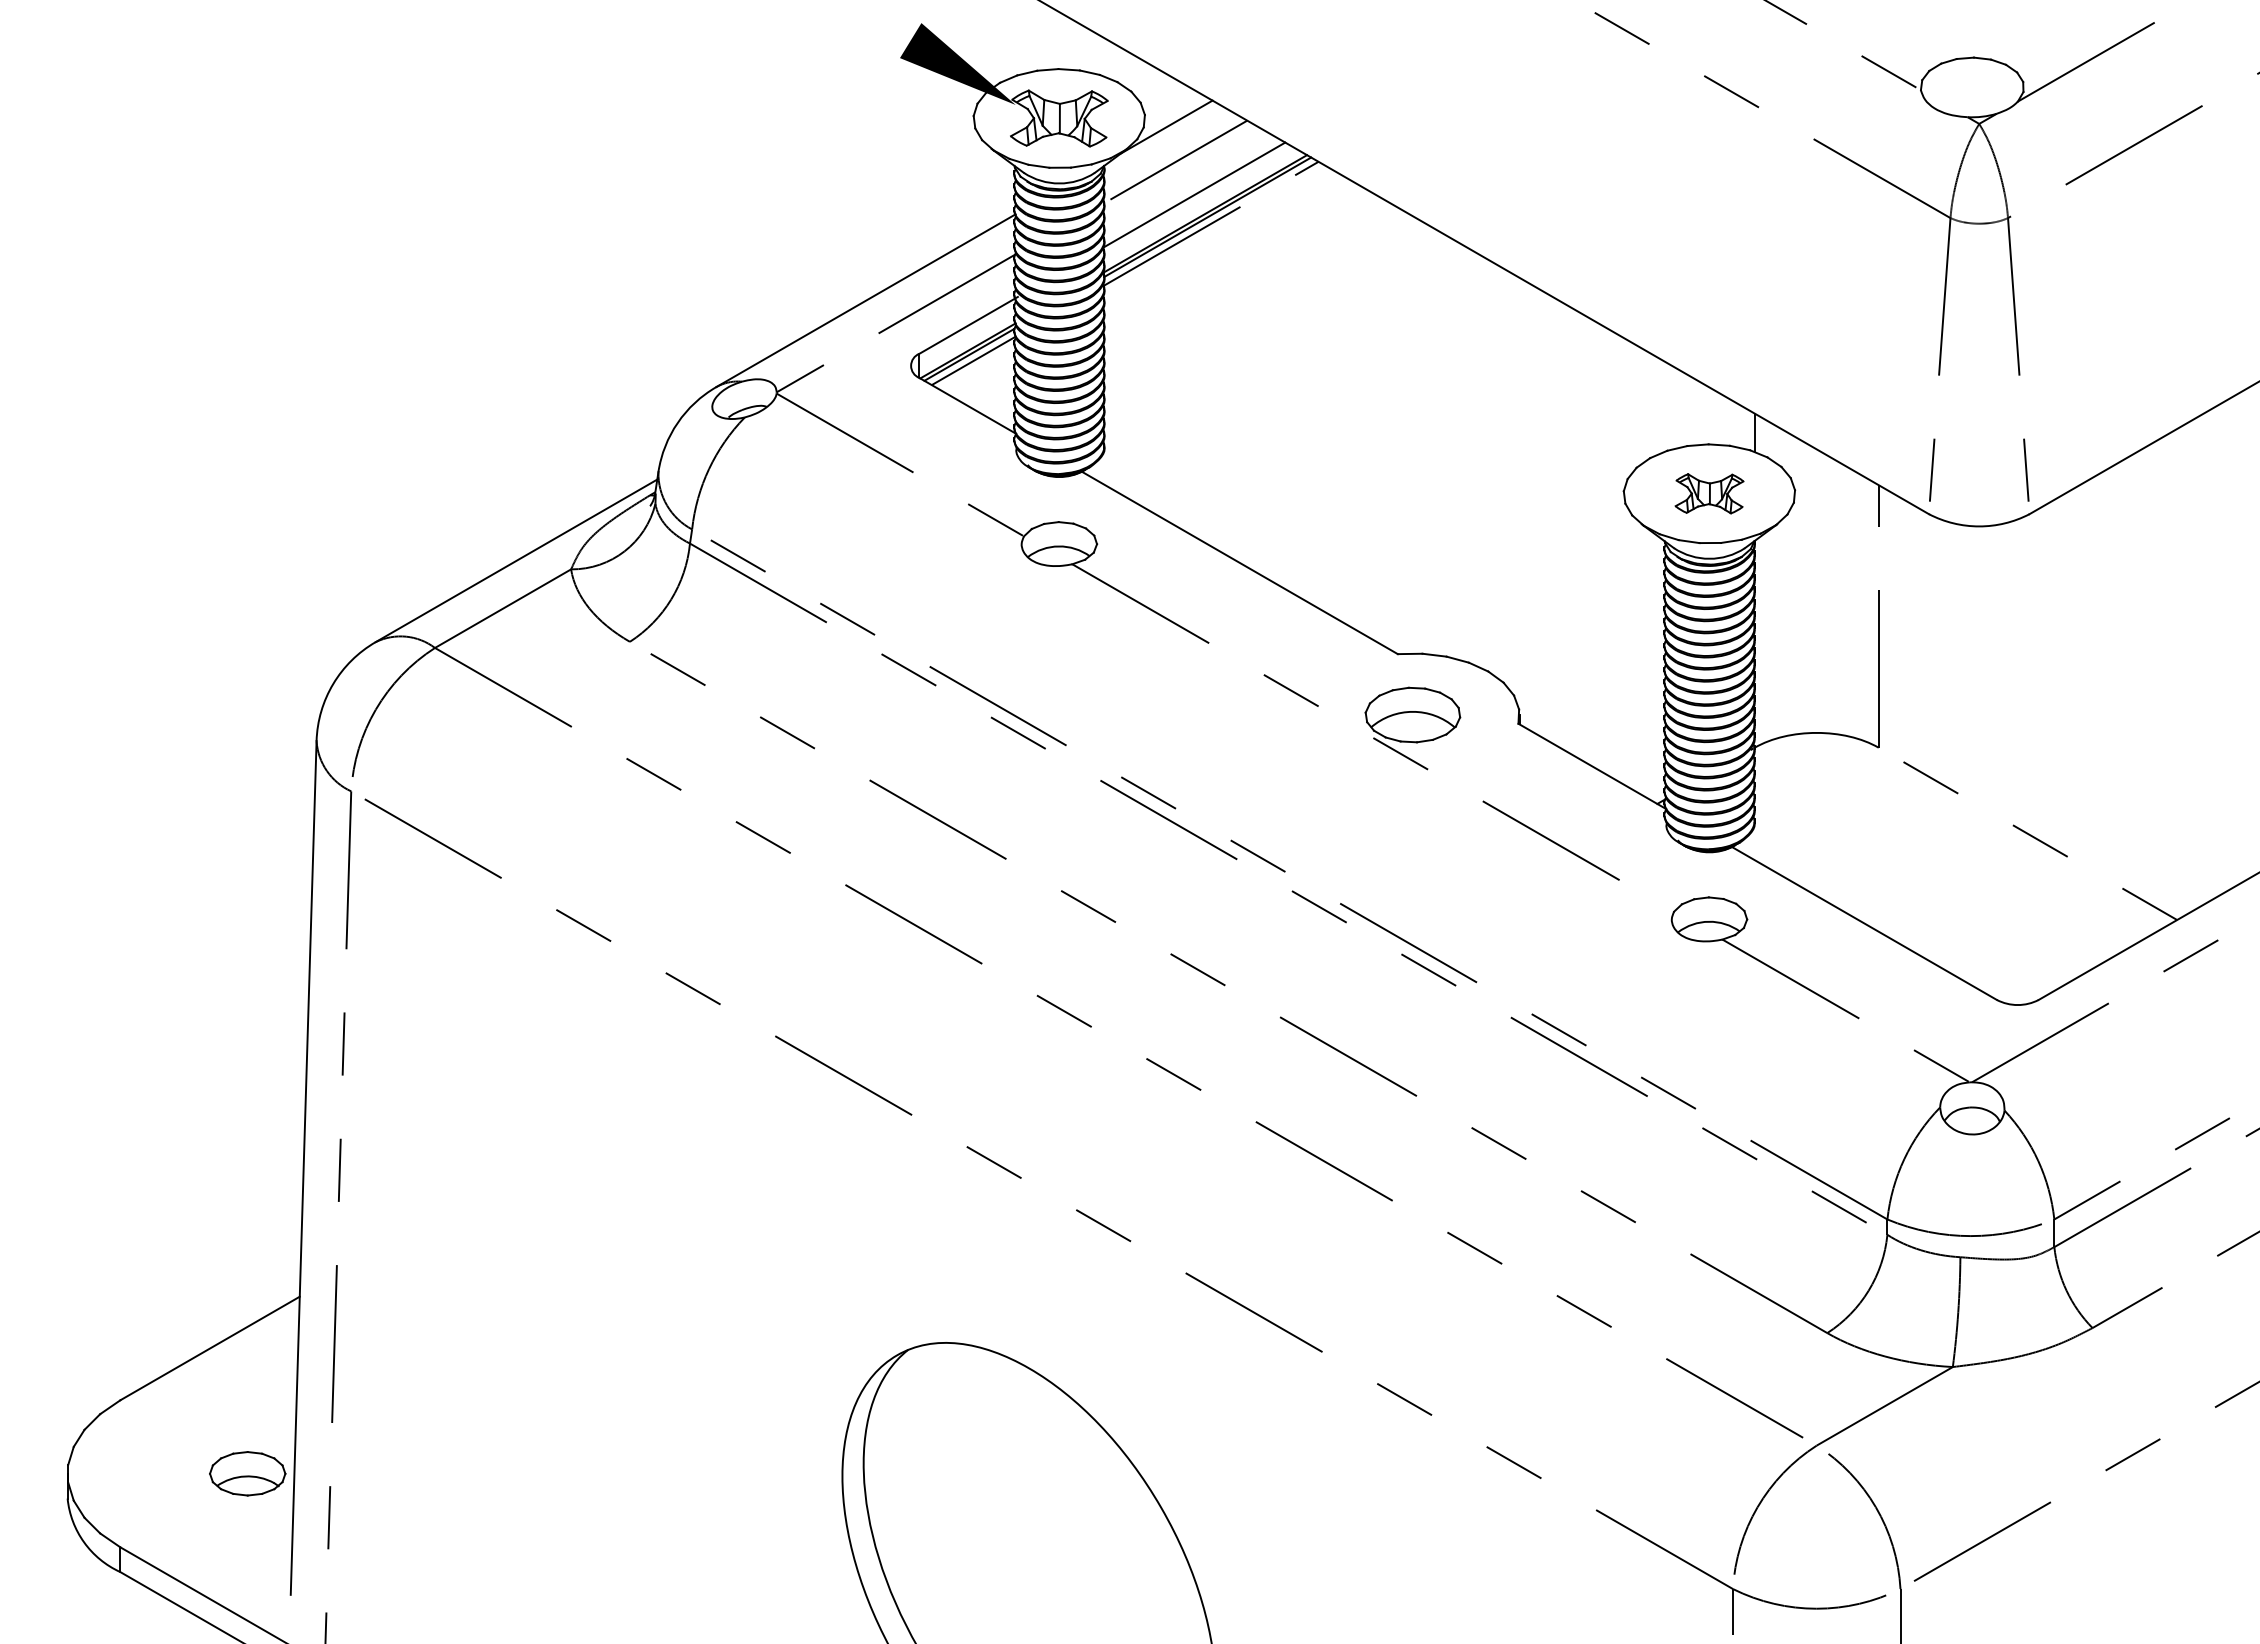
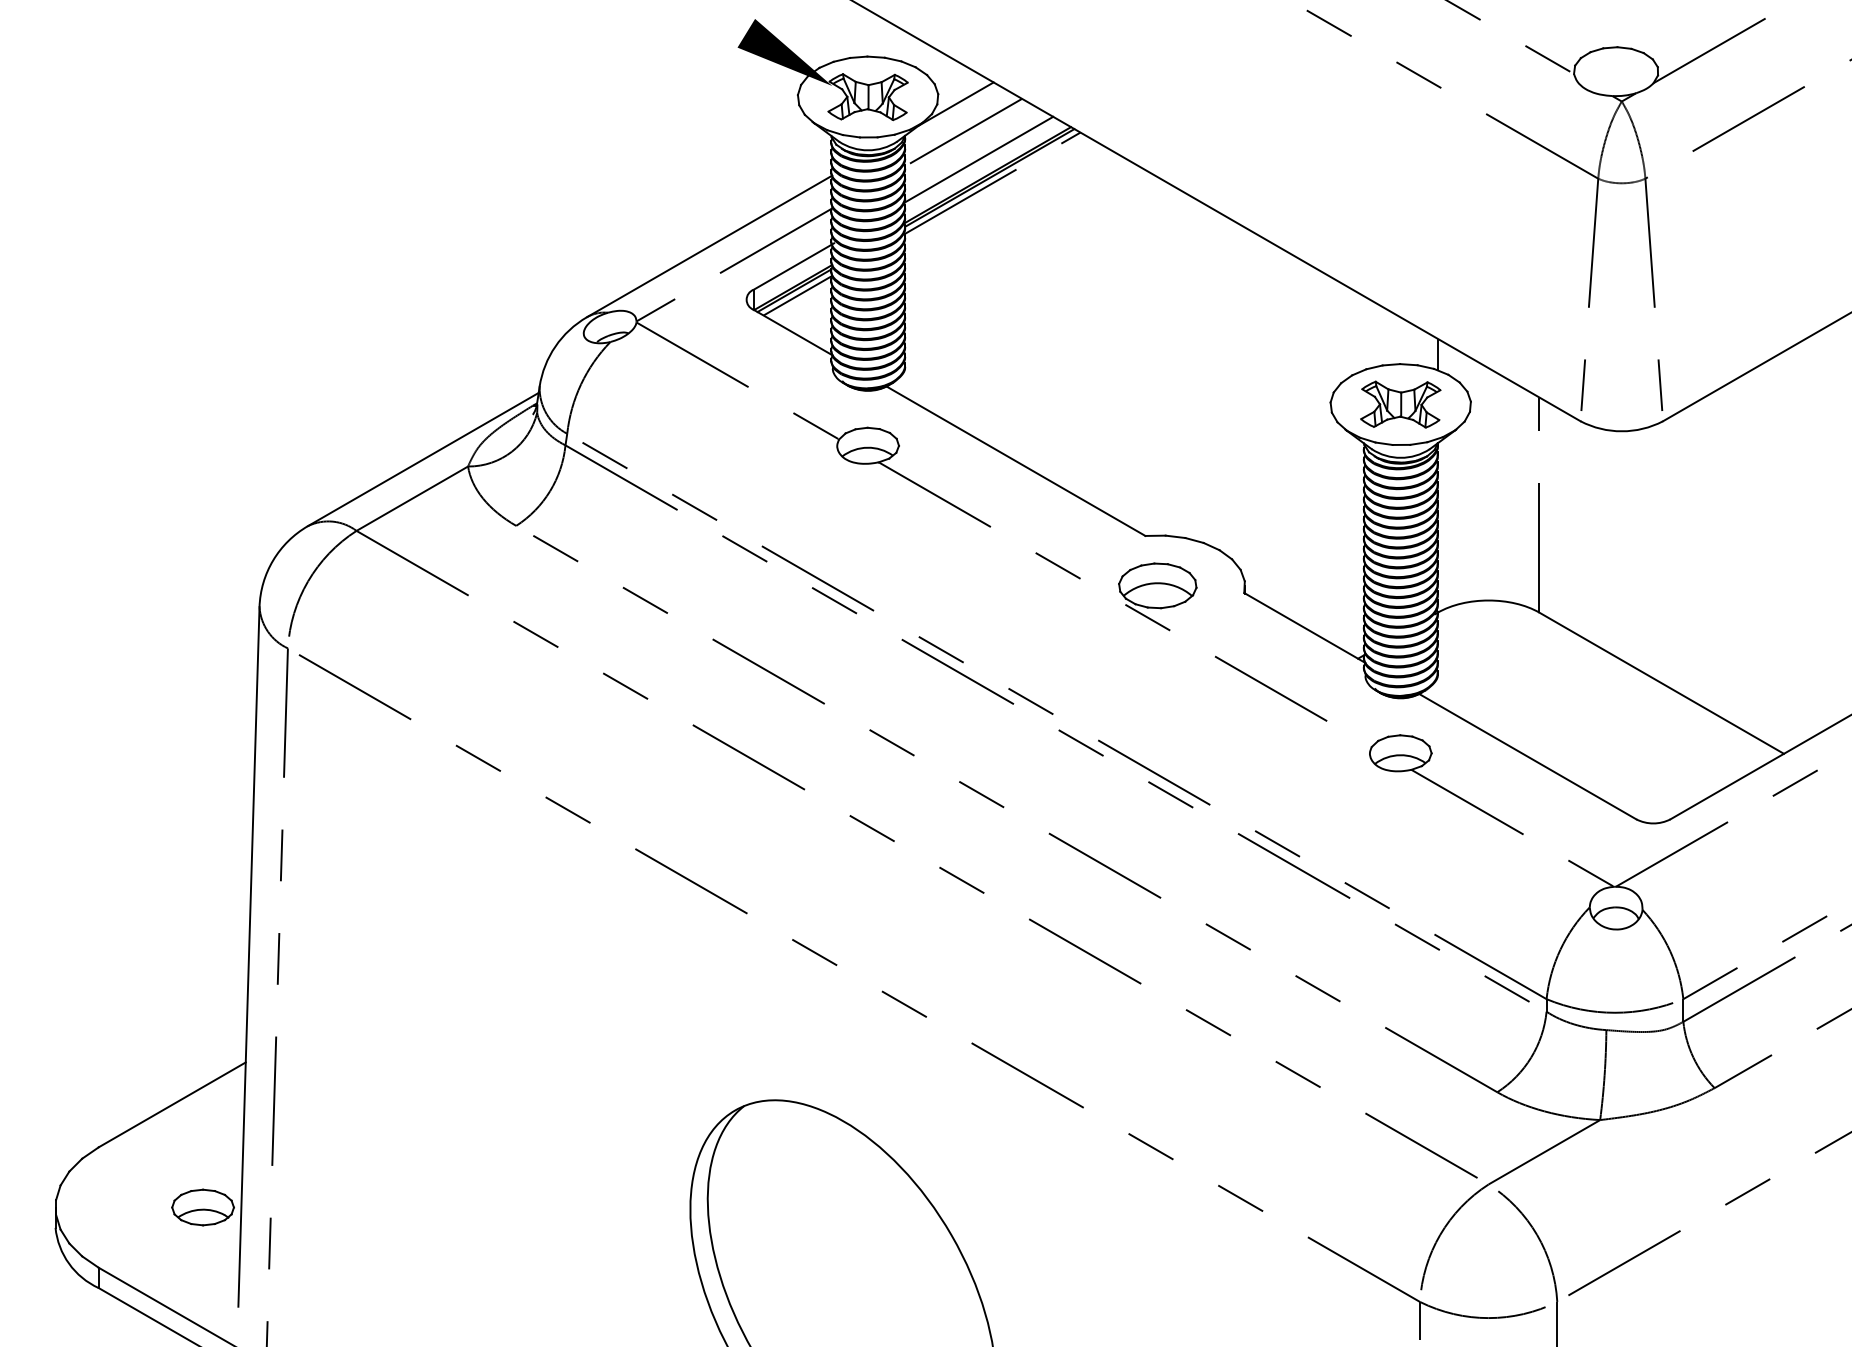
part: (1709, 493) -> (1400, 404), size x1.43
line: (2027, 832) -> (1661, 682), dashed -> solid

